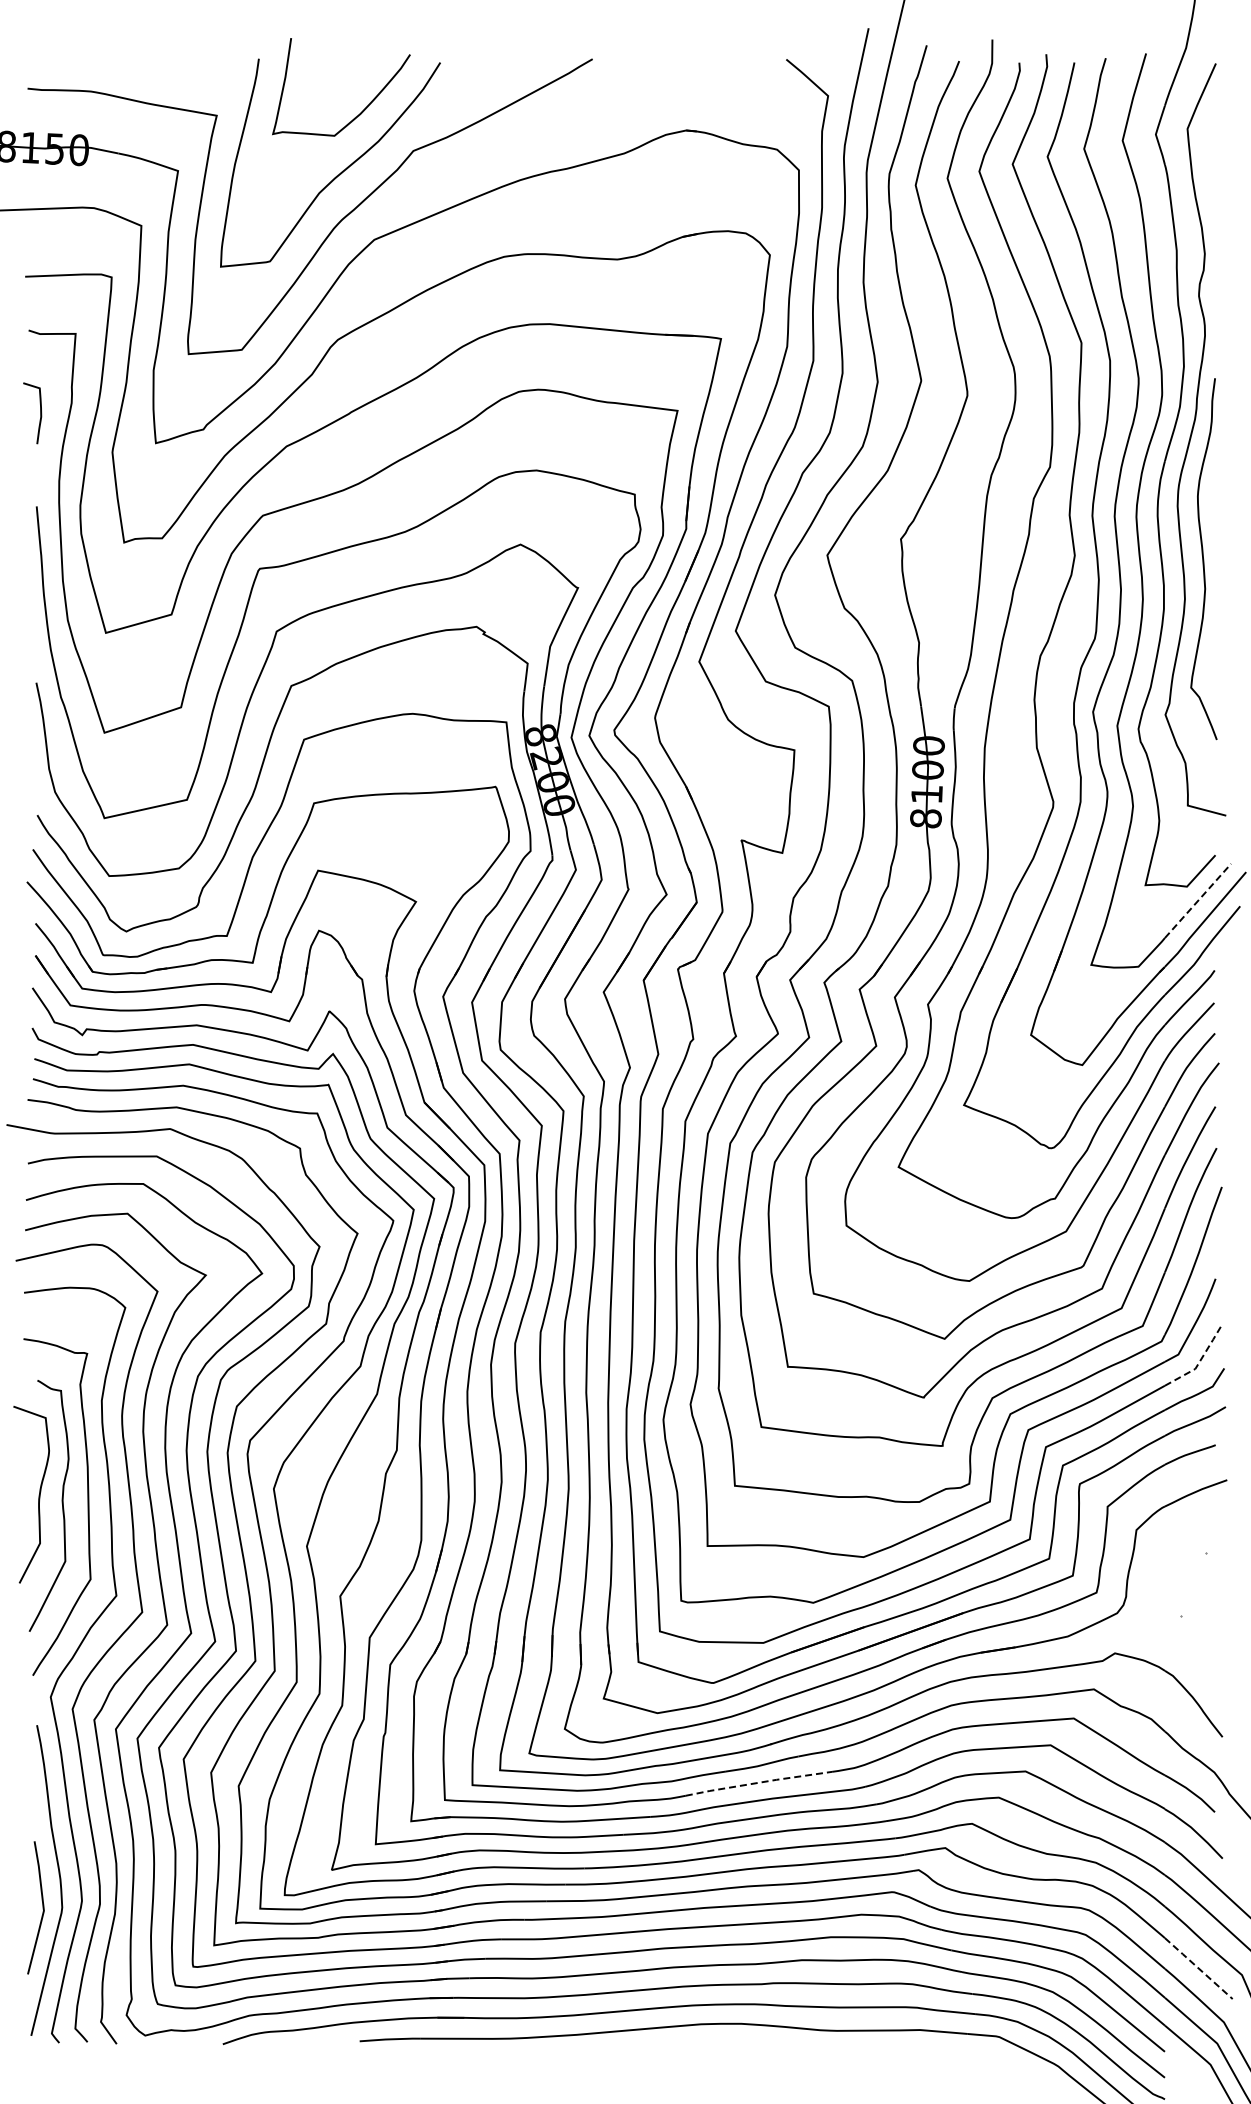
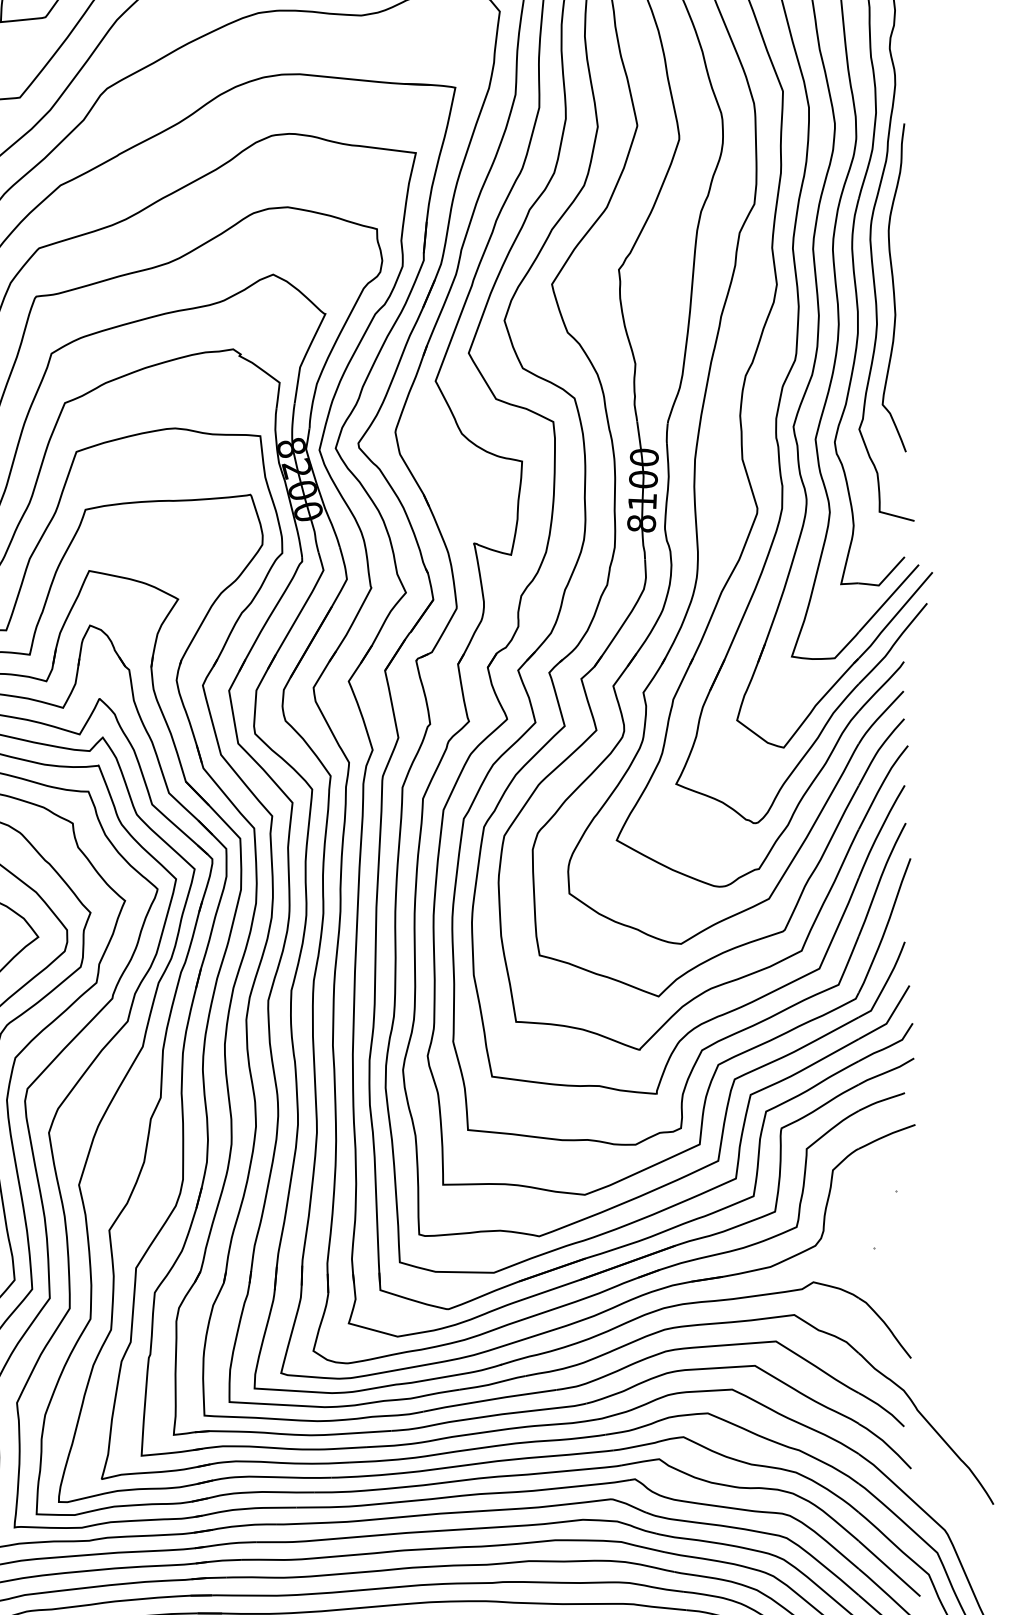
line: (1198, 900) -> (889, 598), dashed -> solid
line: (1199, 1362) -> (890, 1017), dashed -> solid
line: (759, 1782) -> (490, 1399), dashed -> solid
line: (1198, 1968) -> (889, 1568), dashed -> solid

